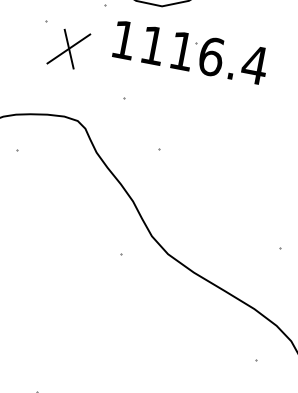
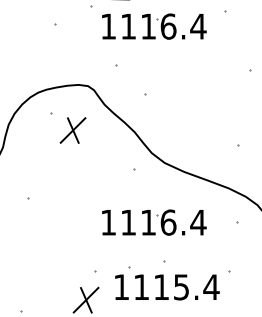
part: (68, 48) -> (72, 130), moved
part: (136, 337) -> (154, 222), added

